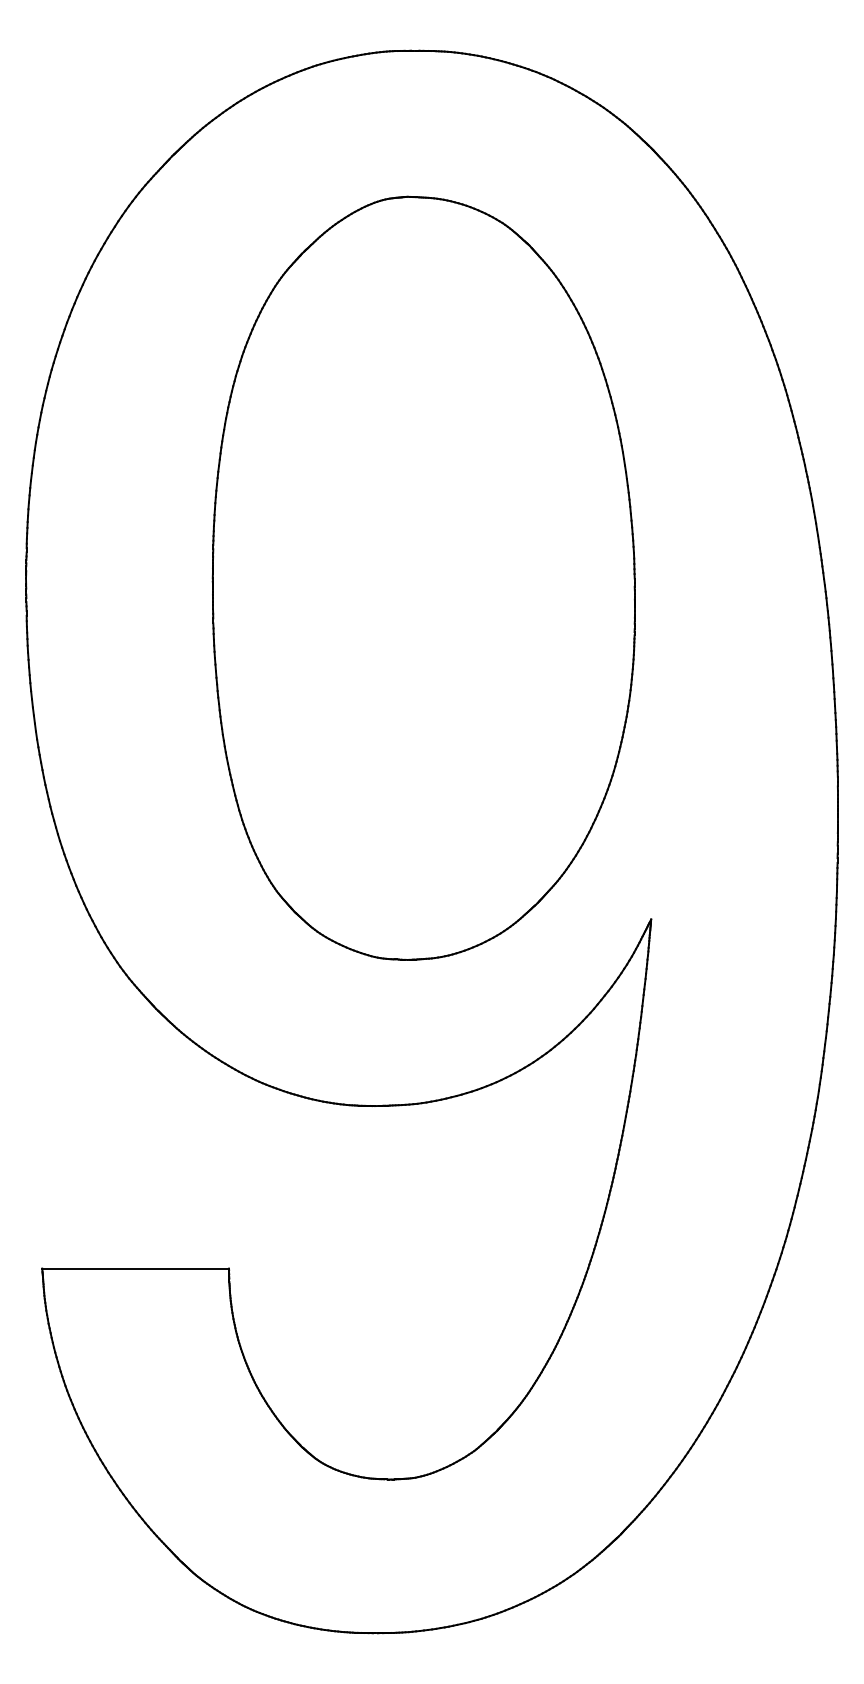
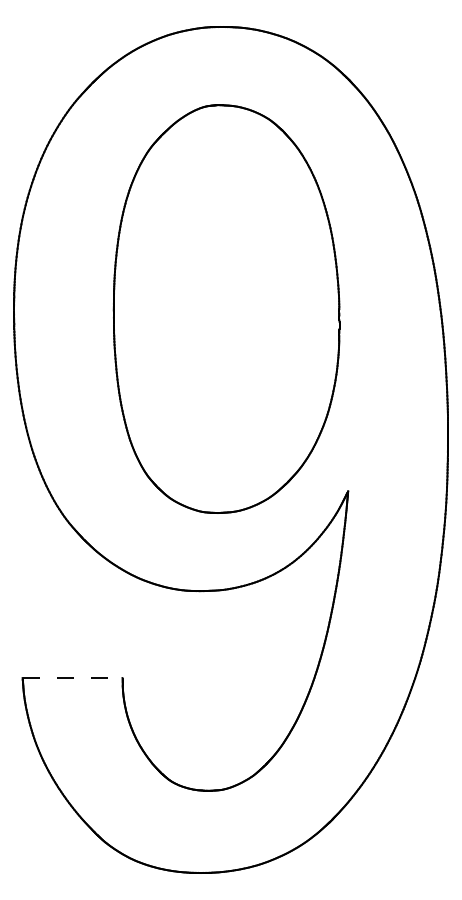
line: (135, 1269) -> (72, 678), solid -> dashed

